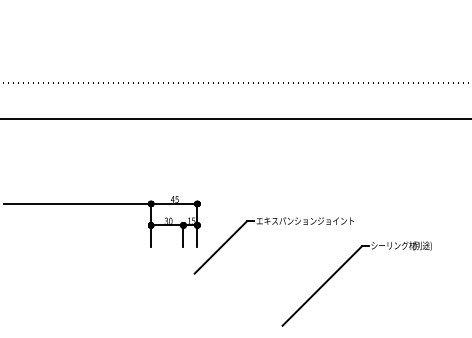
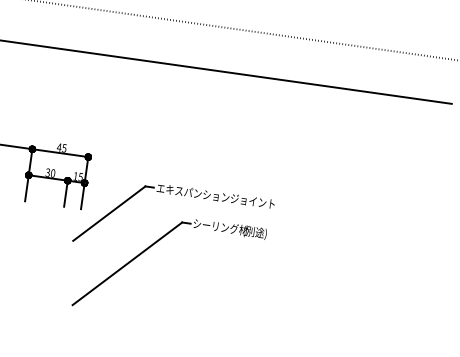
part: (341, 268) -> (153, 245), moved

